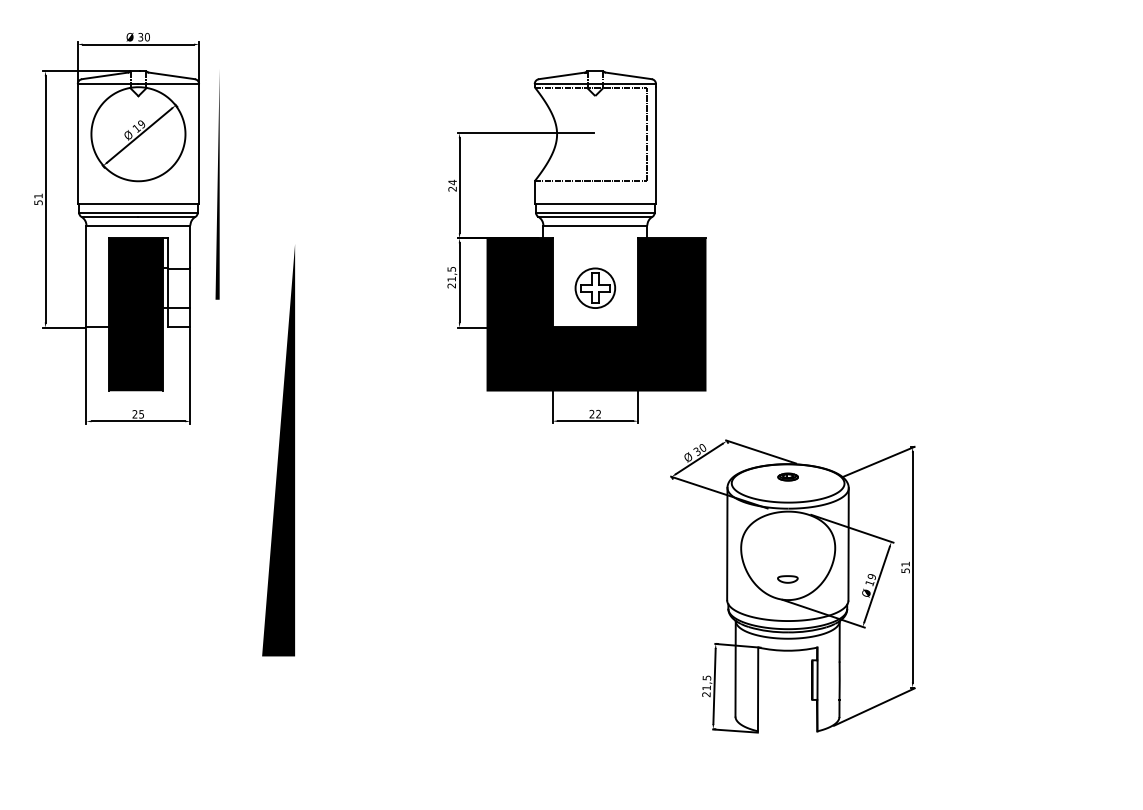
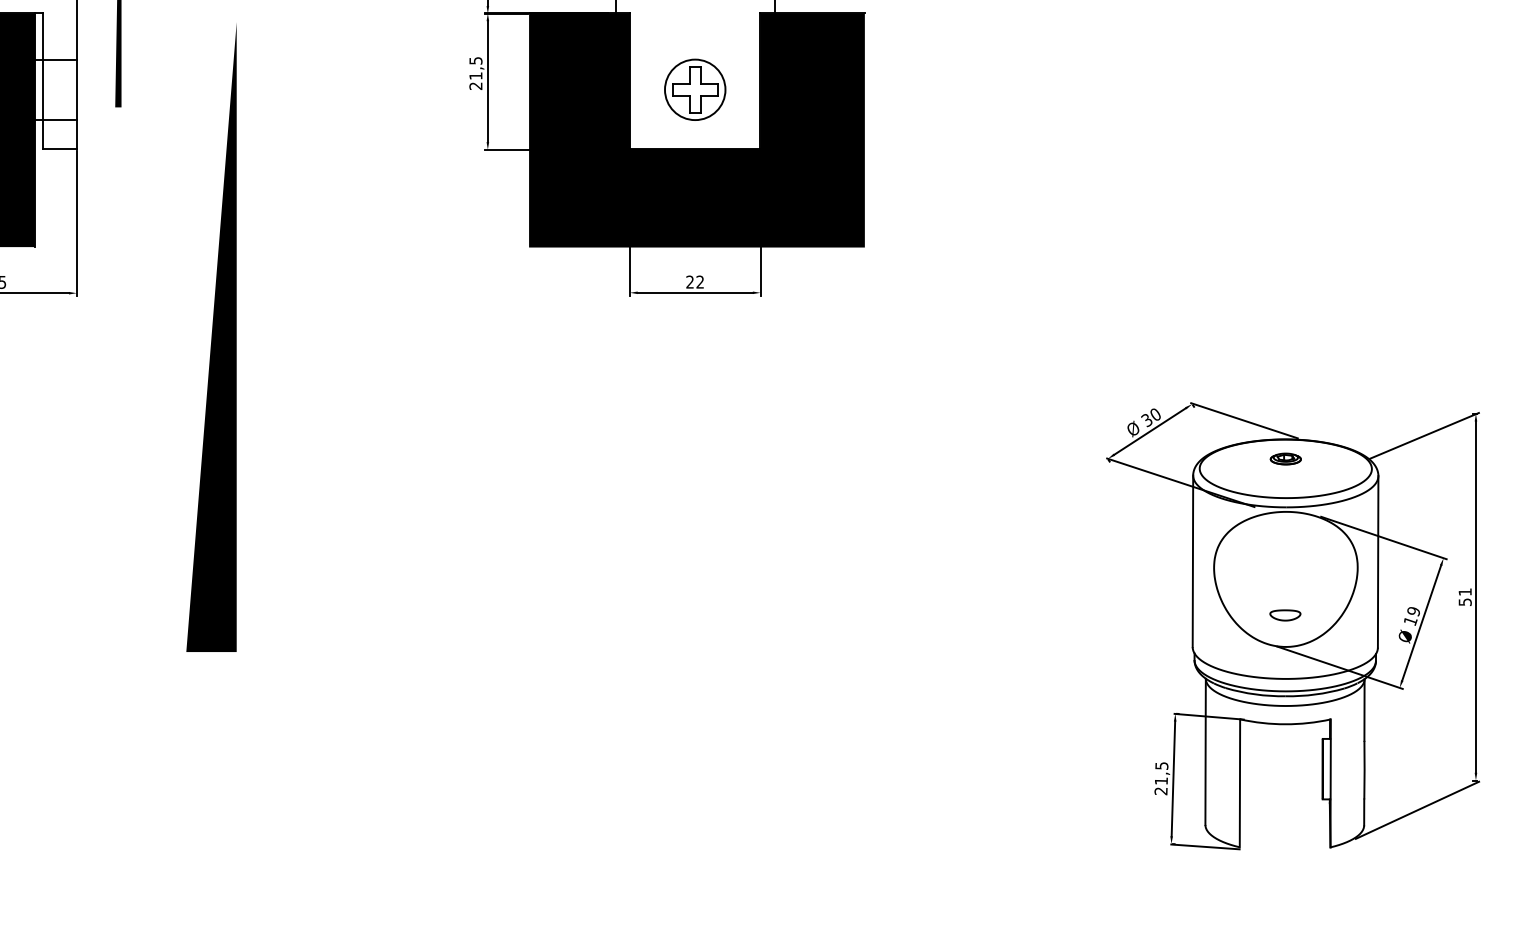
part: (792, 586) -> (1292, 626), moved

